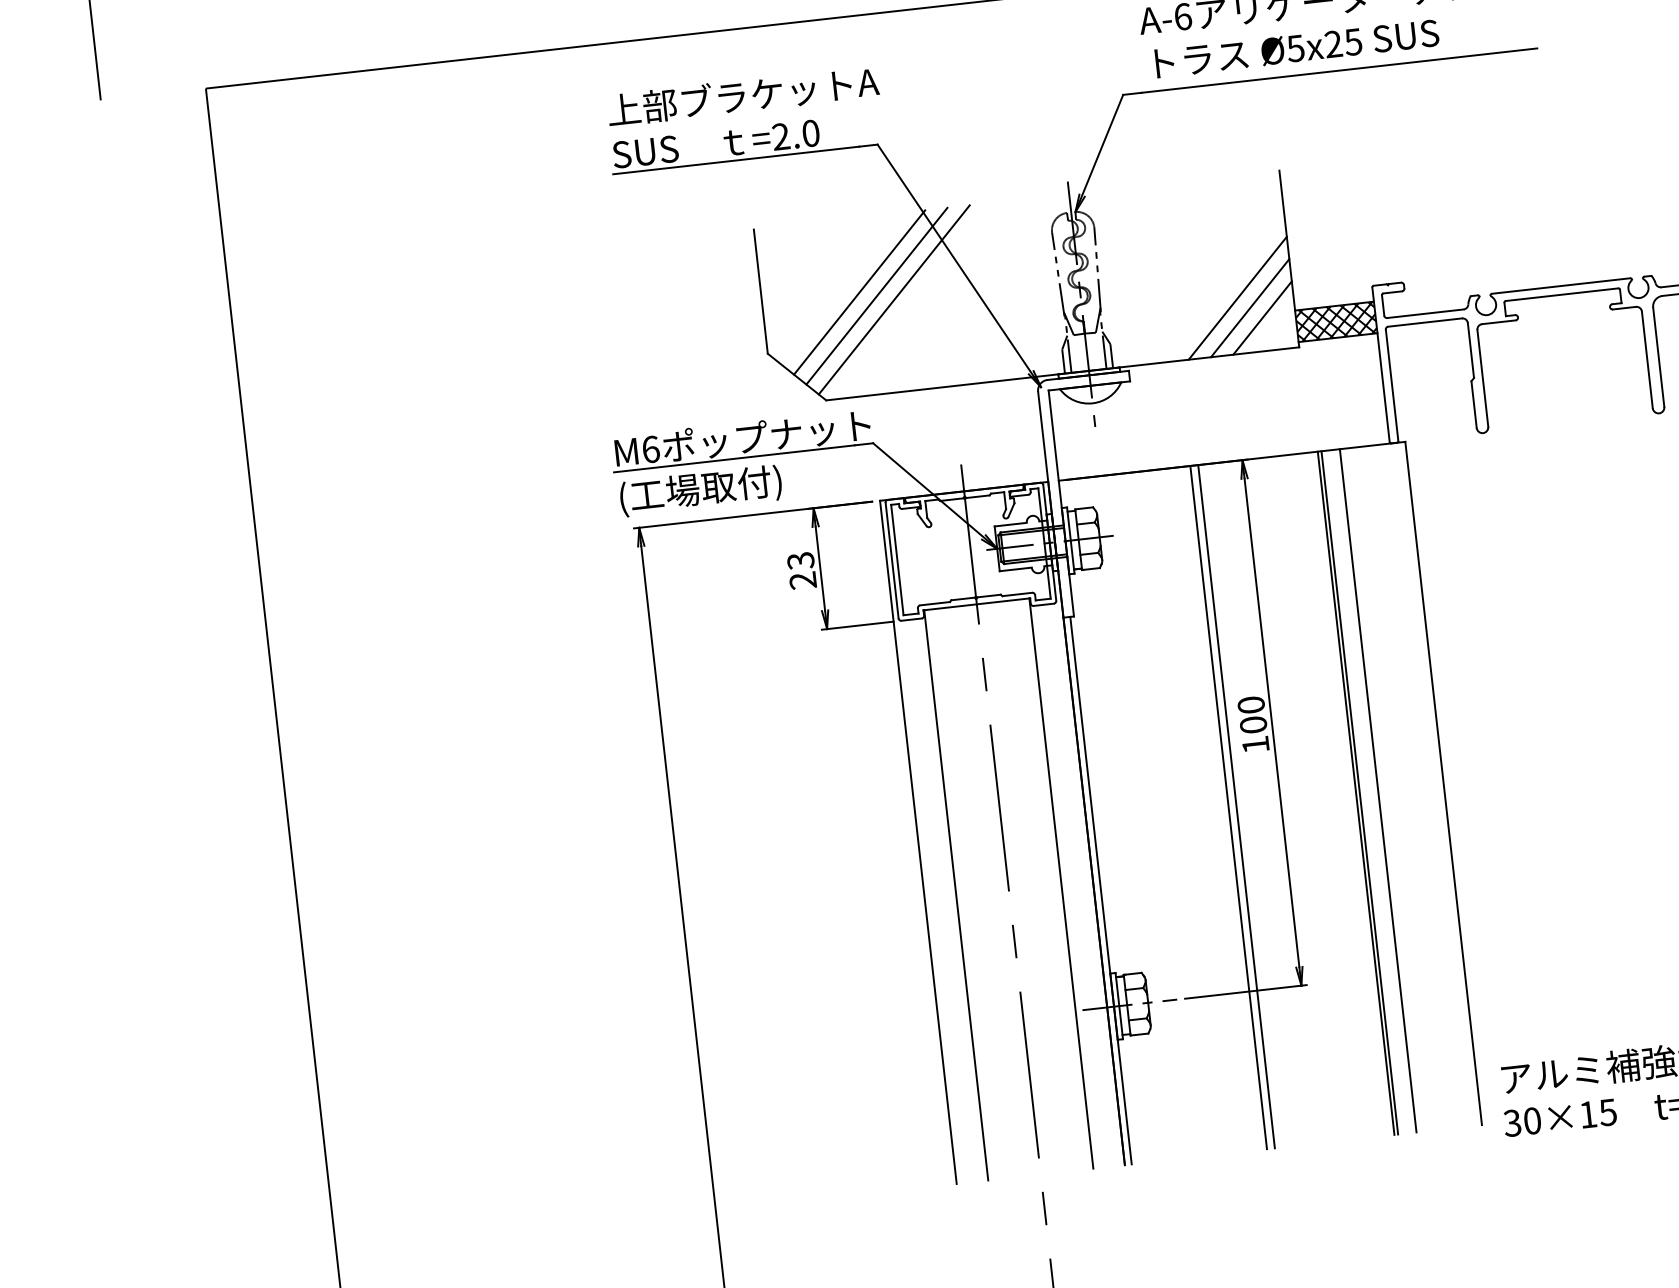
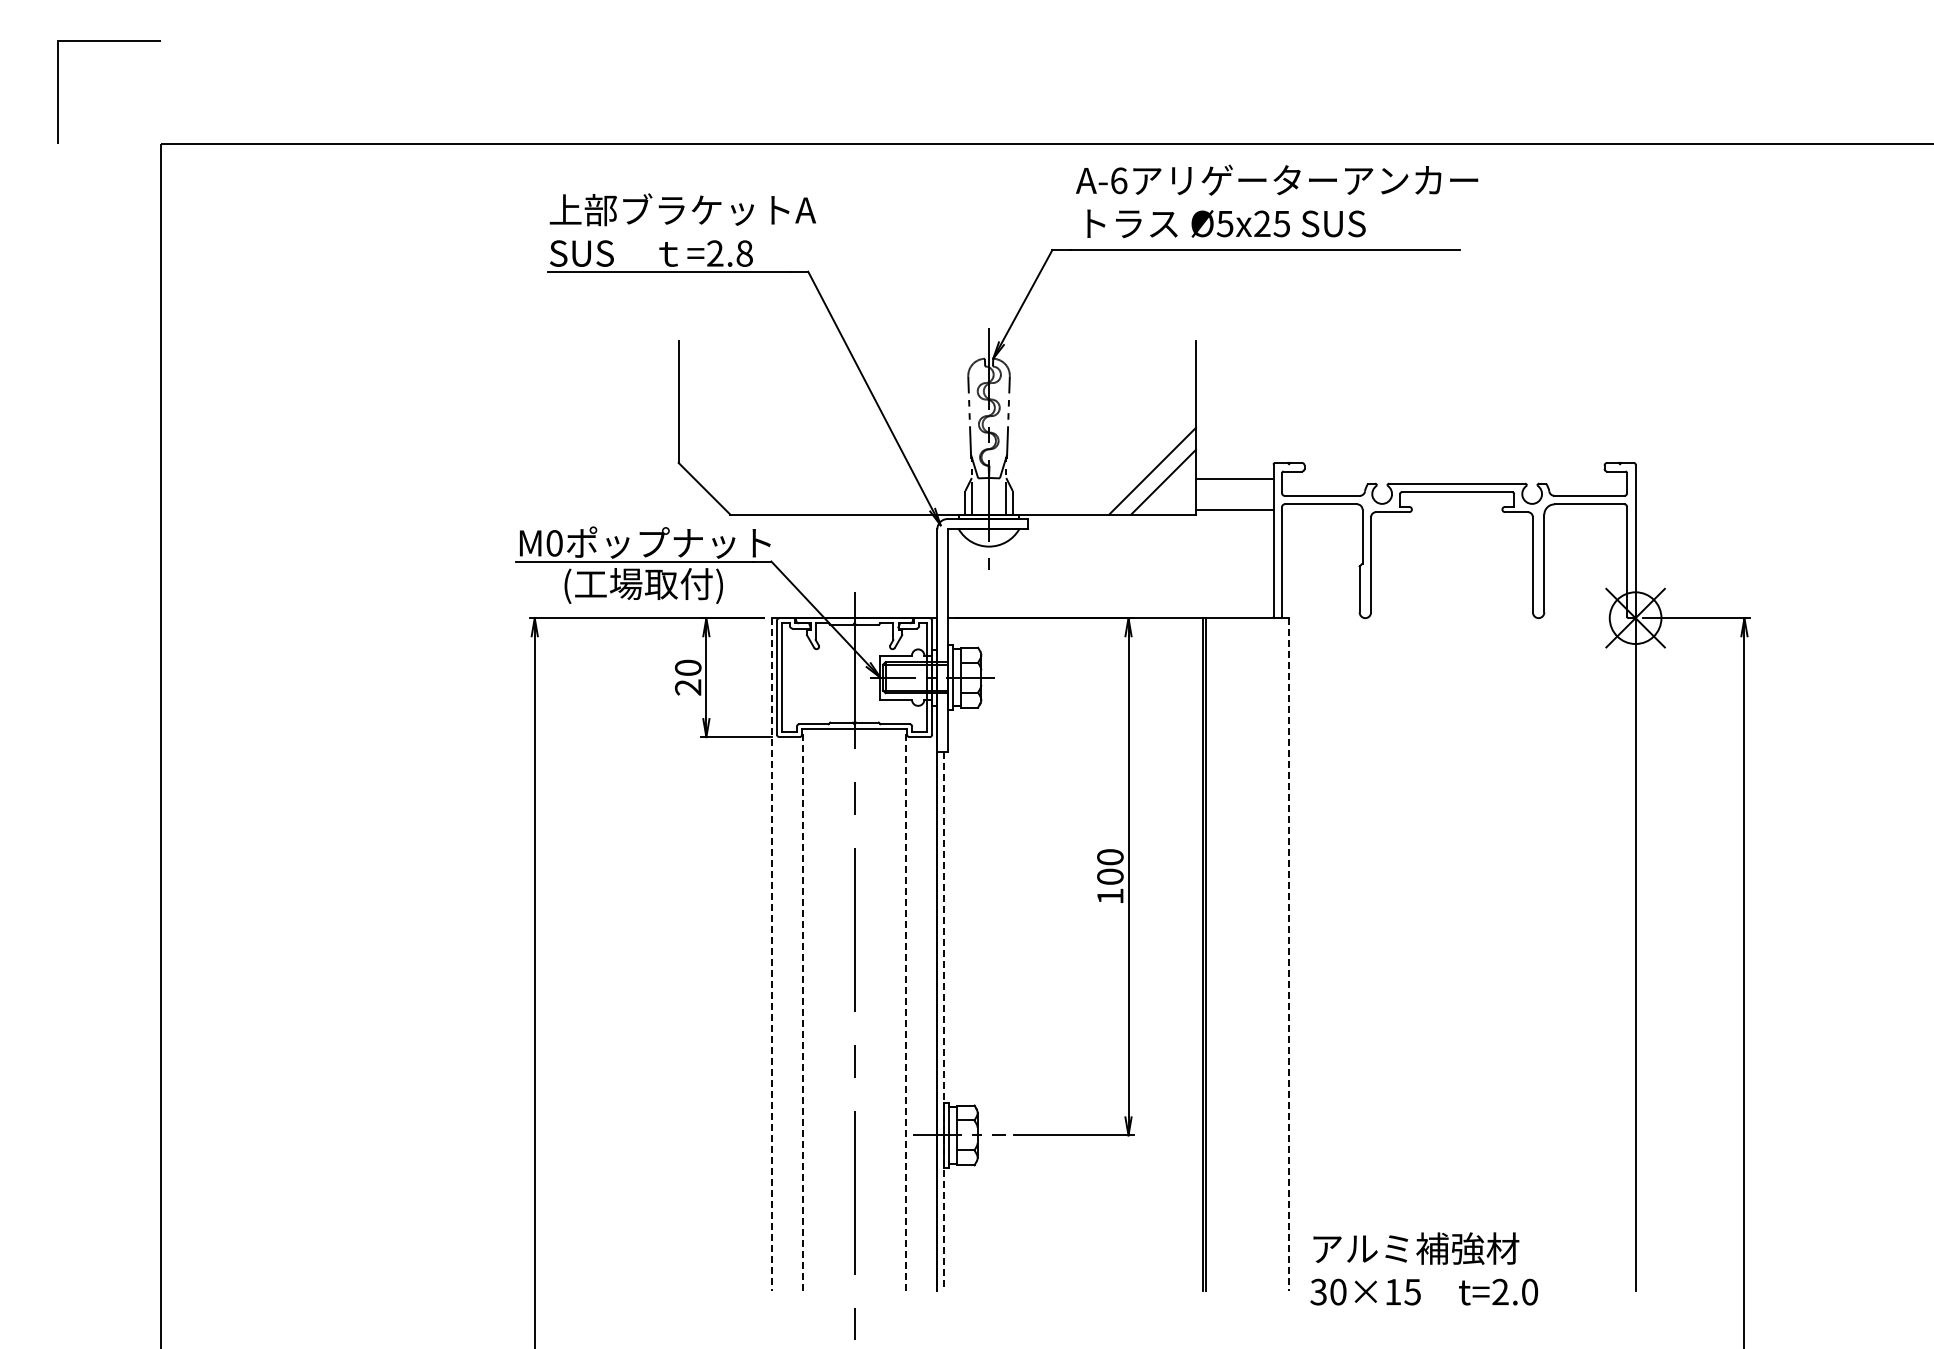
text: (810, 133) -> (744, 253), =2.0 -> =2.8
line: (859, 292) -> (774, 413), removed
line: (876, 295) -> (790, 418), removed
line: (1237, 297) -> (1141, 459), removed
line: (894, 299) -> (807, 424), removed
hatch: (1335, 321) -> (1234, 493), removed
text: (650, 449) -> (554, 543), M6 -> M0
text: (700, 490) -> (643, 585), moved
text: (801, 560) -> (688, 667), 23 -> 20
line: (1443, 783) -> (1288, 954), solid -> dashed
line: (1378, 790) -> (1224, 954), removed
line: (1236, 806) -> (1084, 954), removed
line: (1228, 807) -> (1077, 954), removed
line: (918, 842) -> (771, 954), solid -> dashed
line: (1061, 883) -> (906, 1009), solid -> dashed
line: (1101, 890) -> (944, 1021), solid -> dashed
line: (955, 894) -> (802, 1009), solid -> dashed

